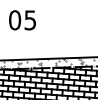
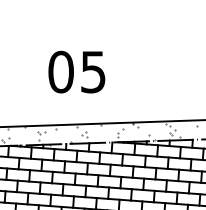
text: (22, 20) -> (76, 72), moved

